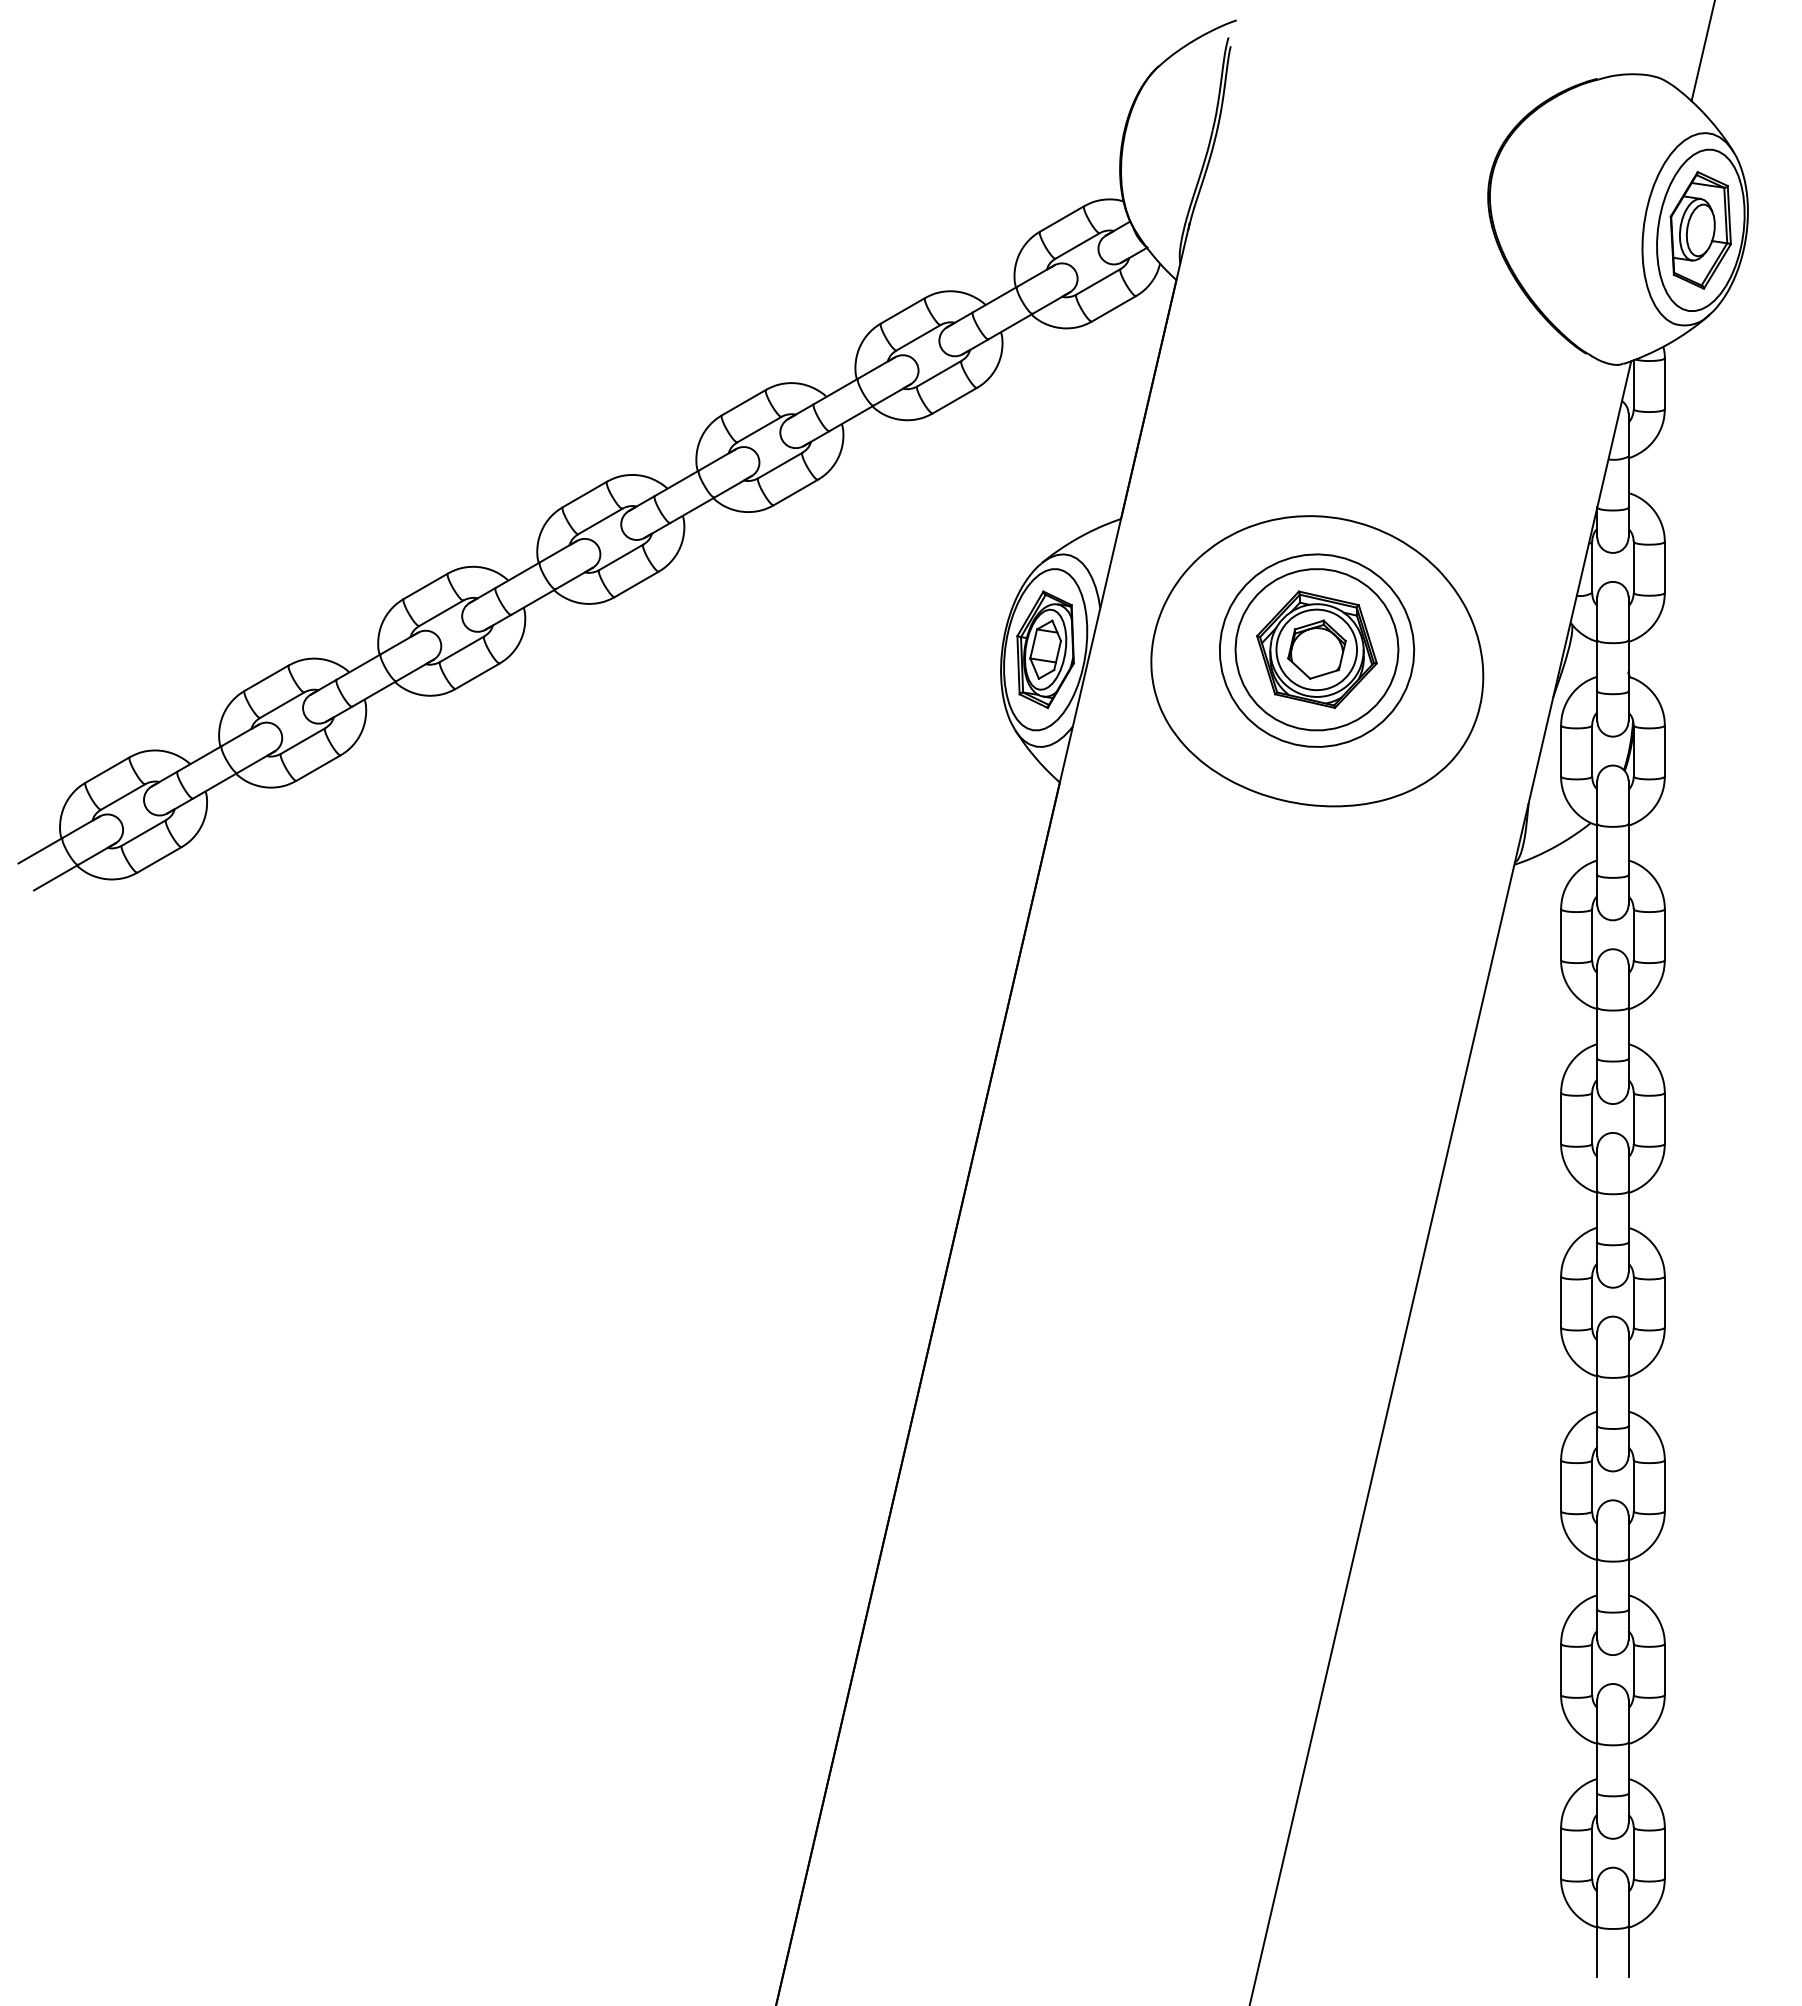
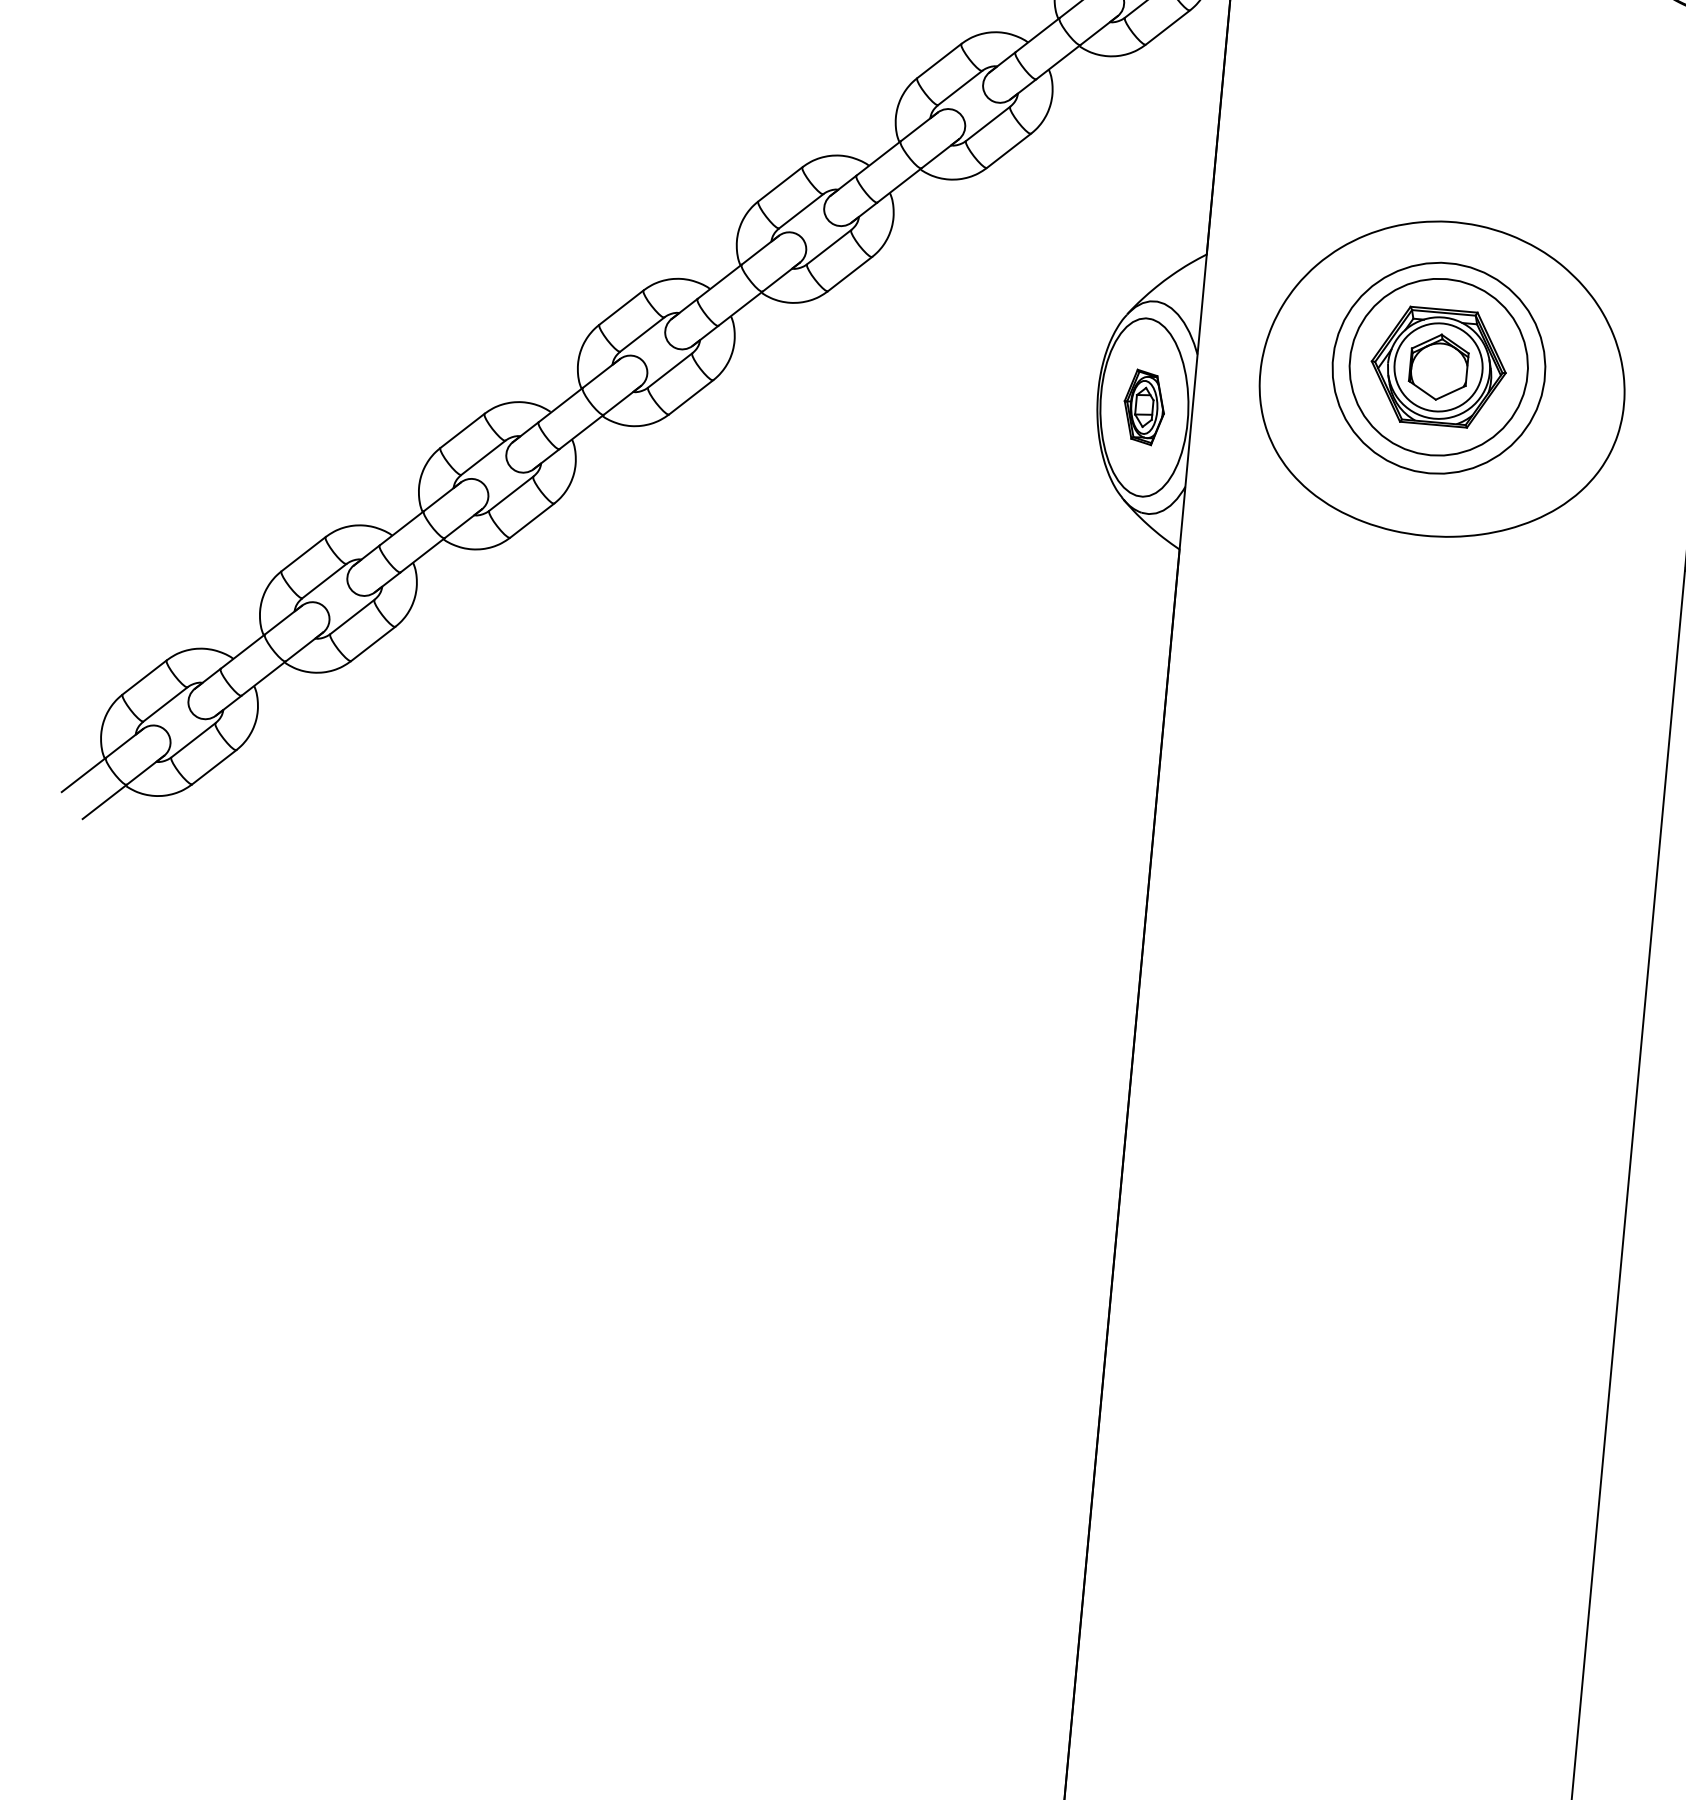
part: (1045, 649) -> (1144, 407), size x0.6

